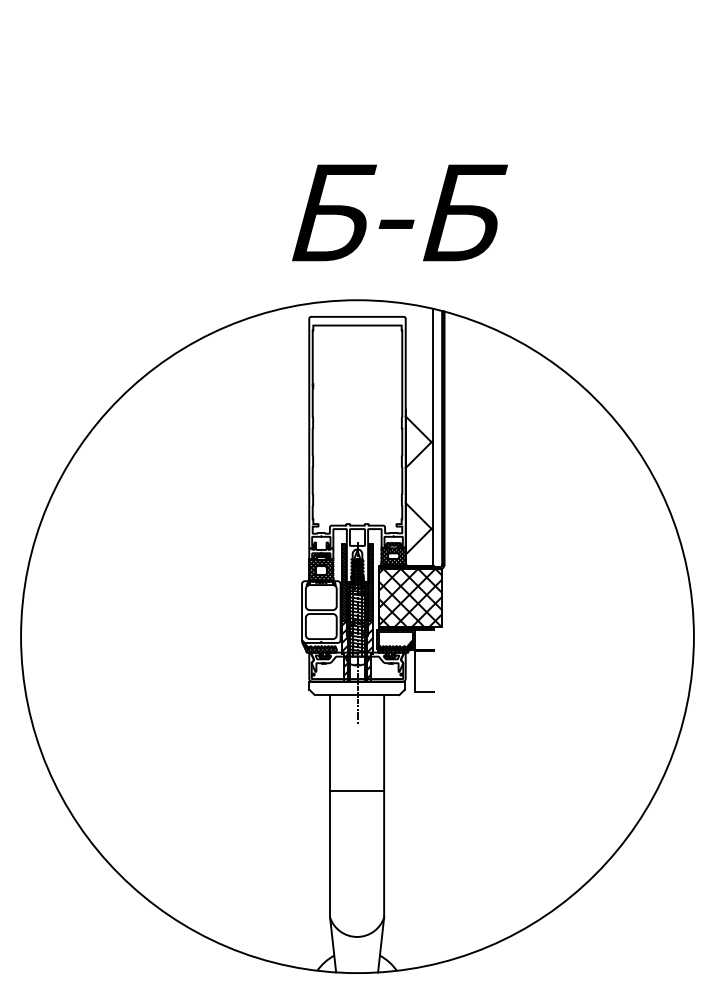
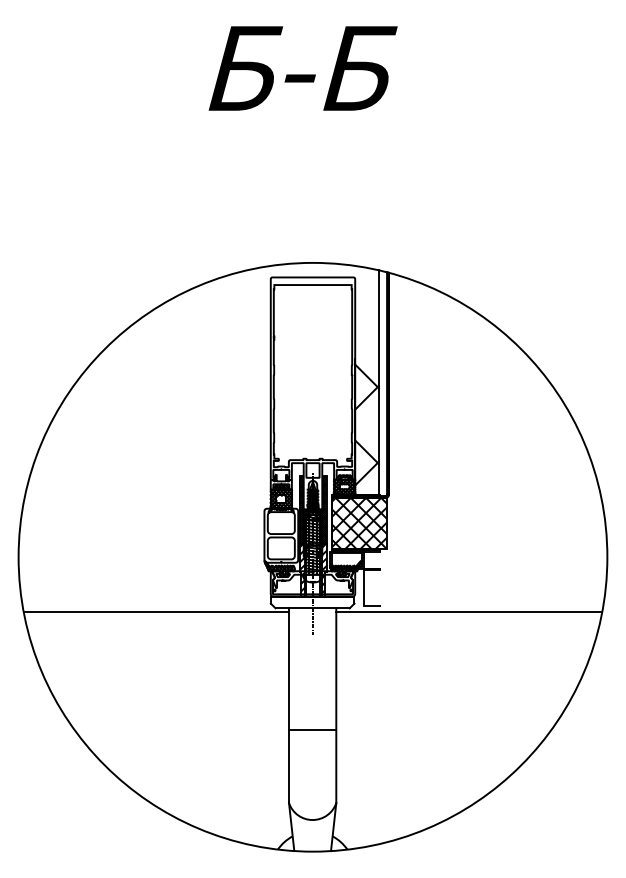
text: (399, 212) -> (302, 68), moved
line: (178, 698) -> (156, 611), added
line: (536, 698) -> (469, 611), added
line: (356, 790) -> (312, 729), moved

